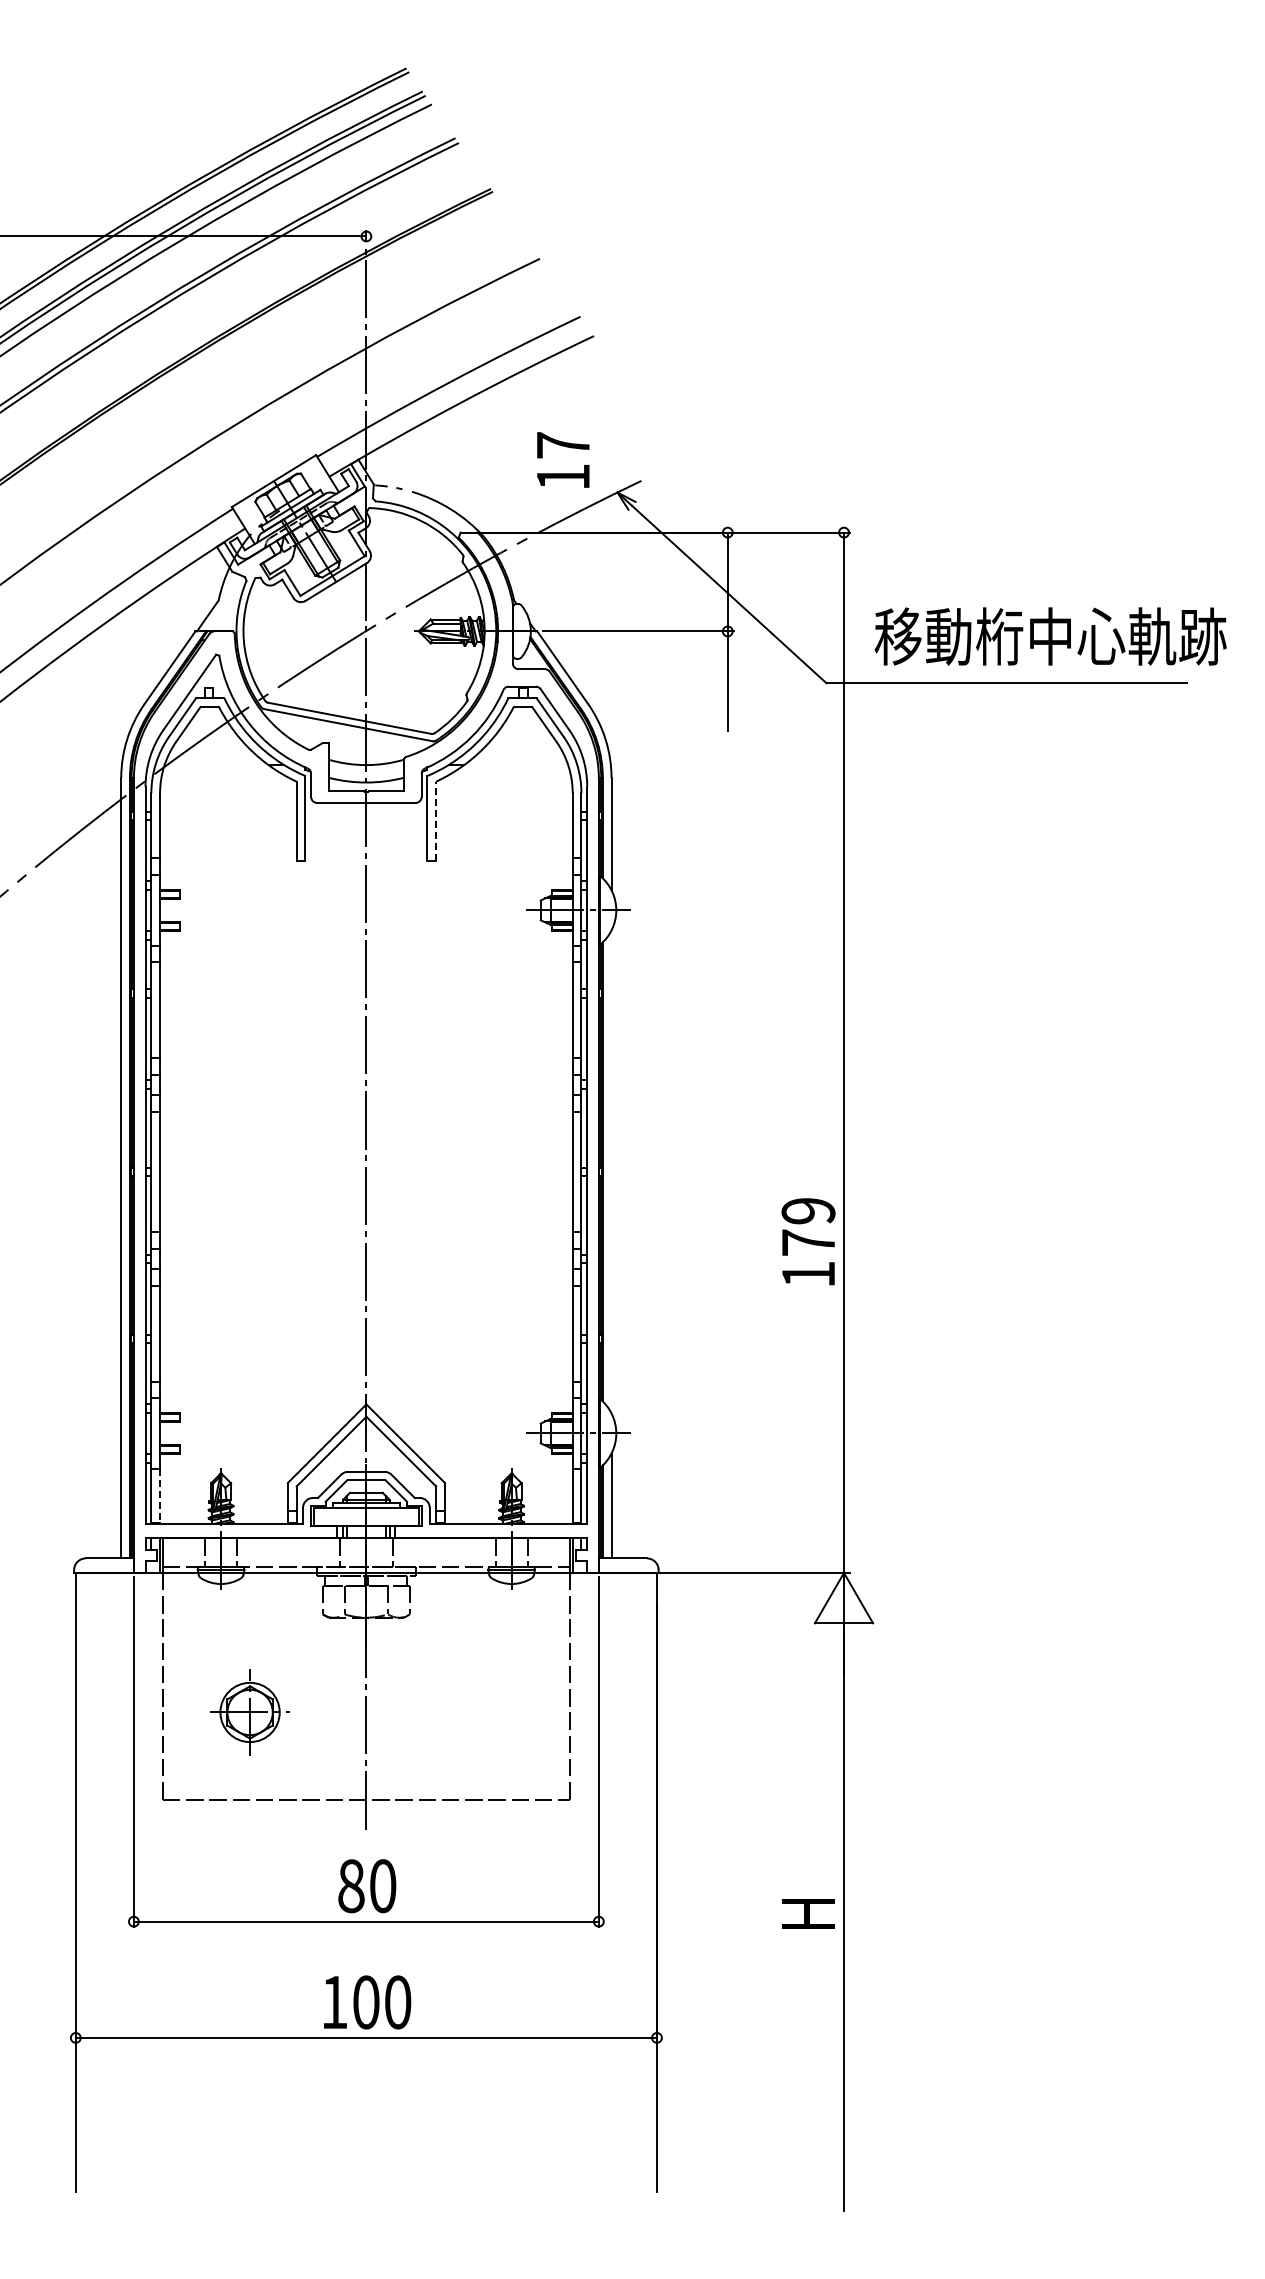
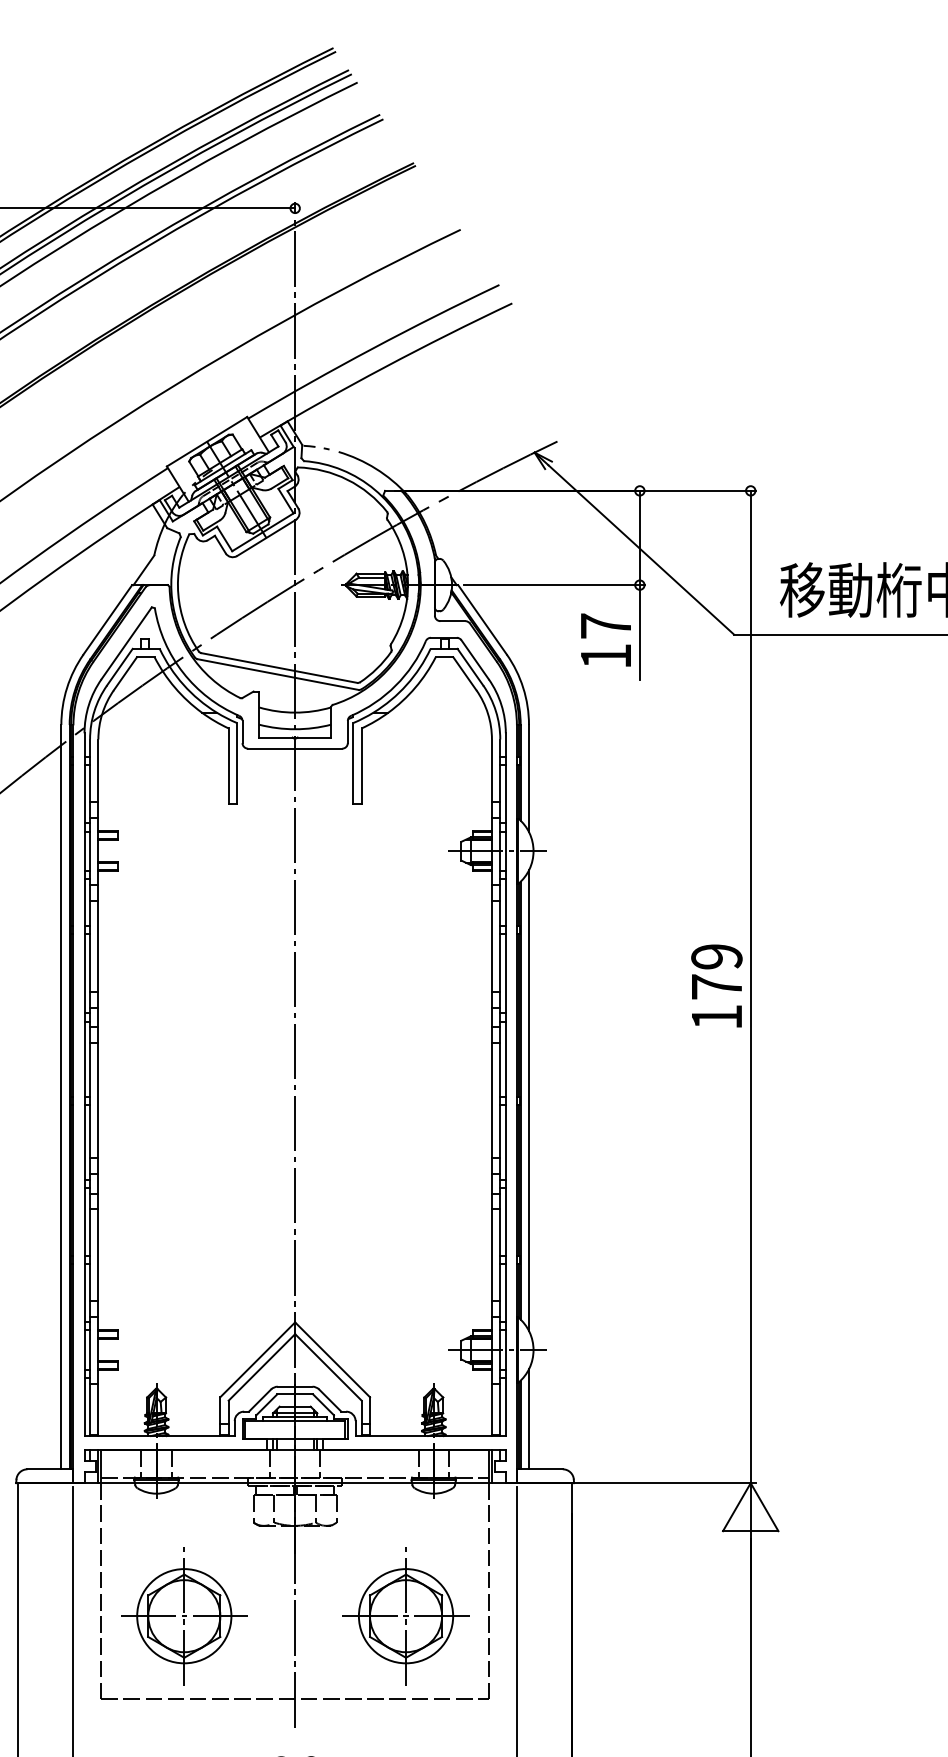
text: (563, 459) -> (606, 639), moved
line: (436, 821) -> (362, 766), dashed -> solid
line: (611, 1171) -> (528, 1100), added
text: (808, 1241) -> (716, 985), moved
line: (160, 1496) -> (98, 1410), dashed -> solid
part: (249, 1712) -> (183, 1616), size x1.67
part: (482, 1712) -> (405, 1616), added

